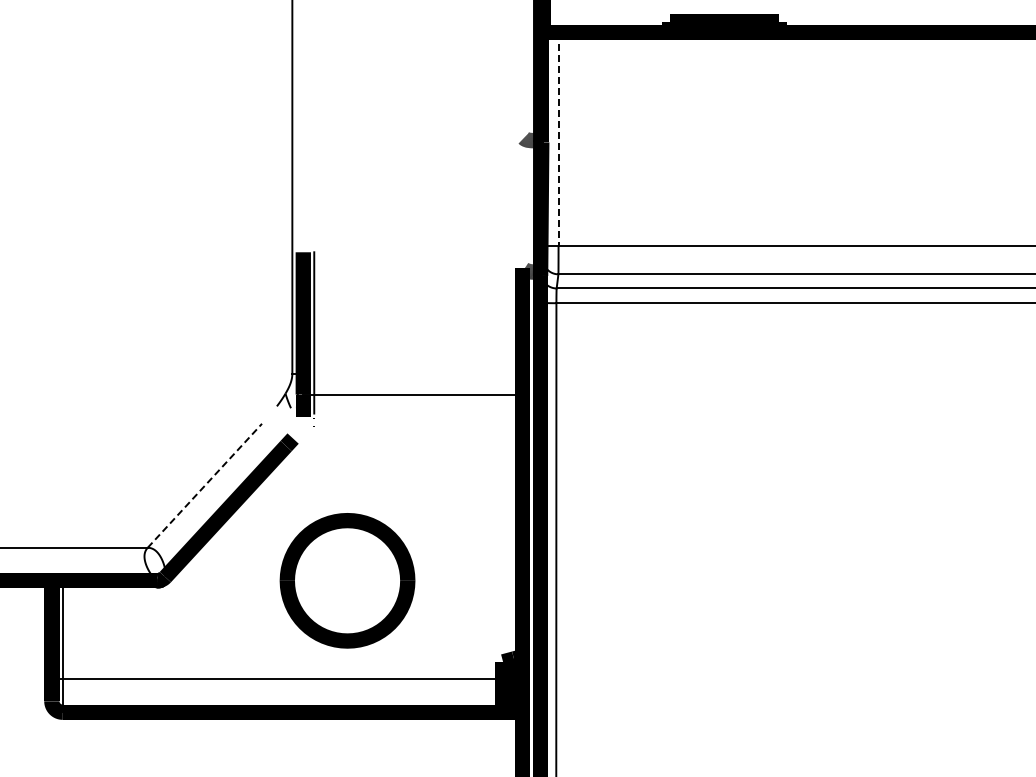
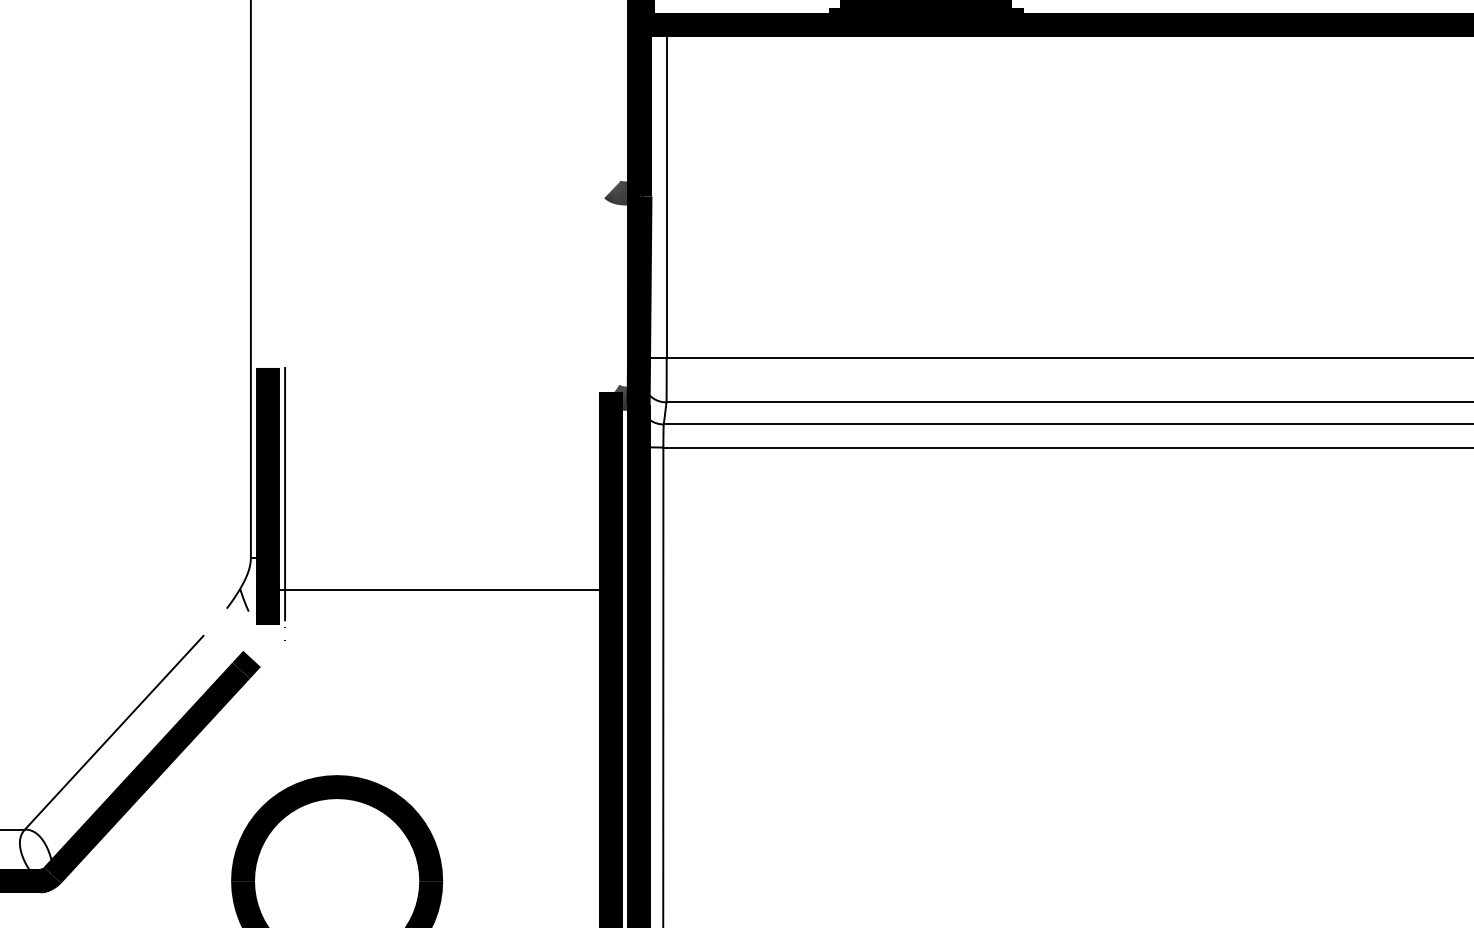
line: (558, 139) -> (666, 191), dashed -> solid
line: (205, 485) -> (115, 732), dashed -> solid

